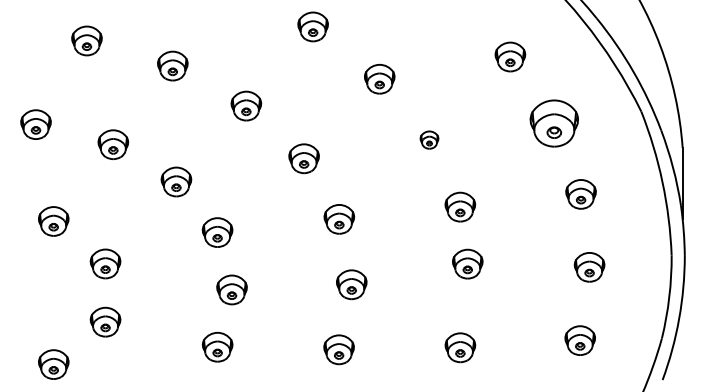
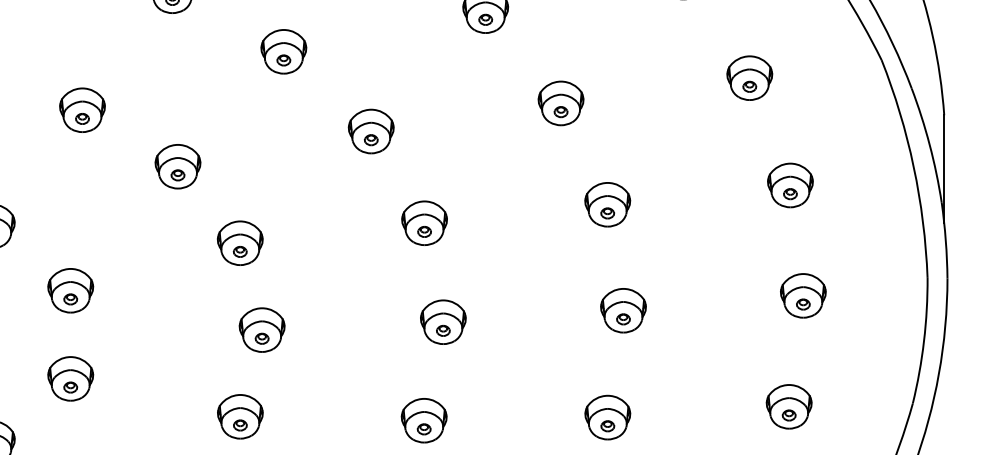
part: (553, 123) -> (748, 78), size x0.62
part: (429, 139) -> (561, 102), size x1.67
part: (467, 263) -> (623, 309), moved

